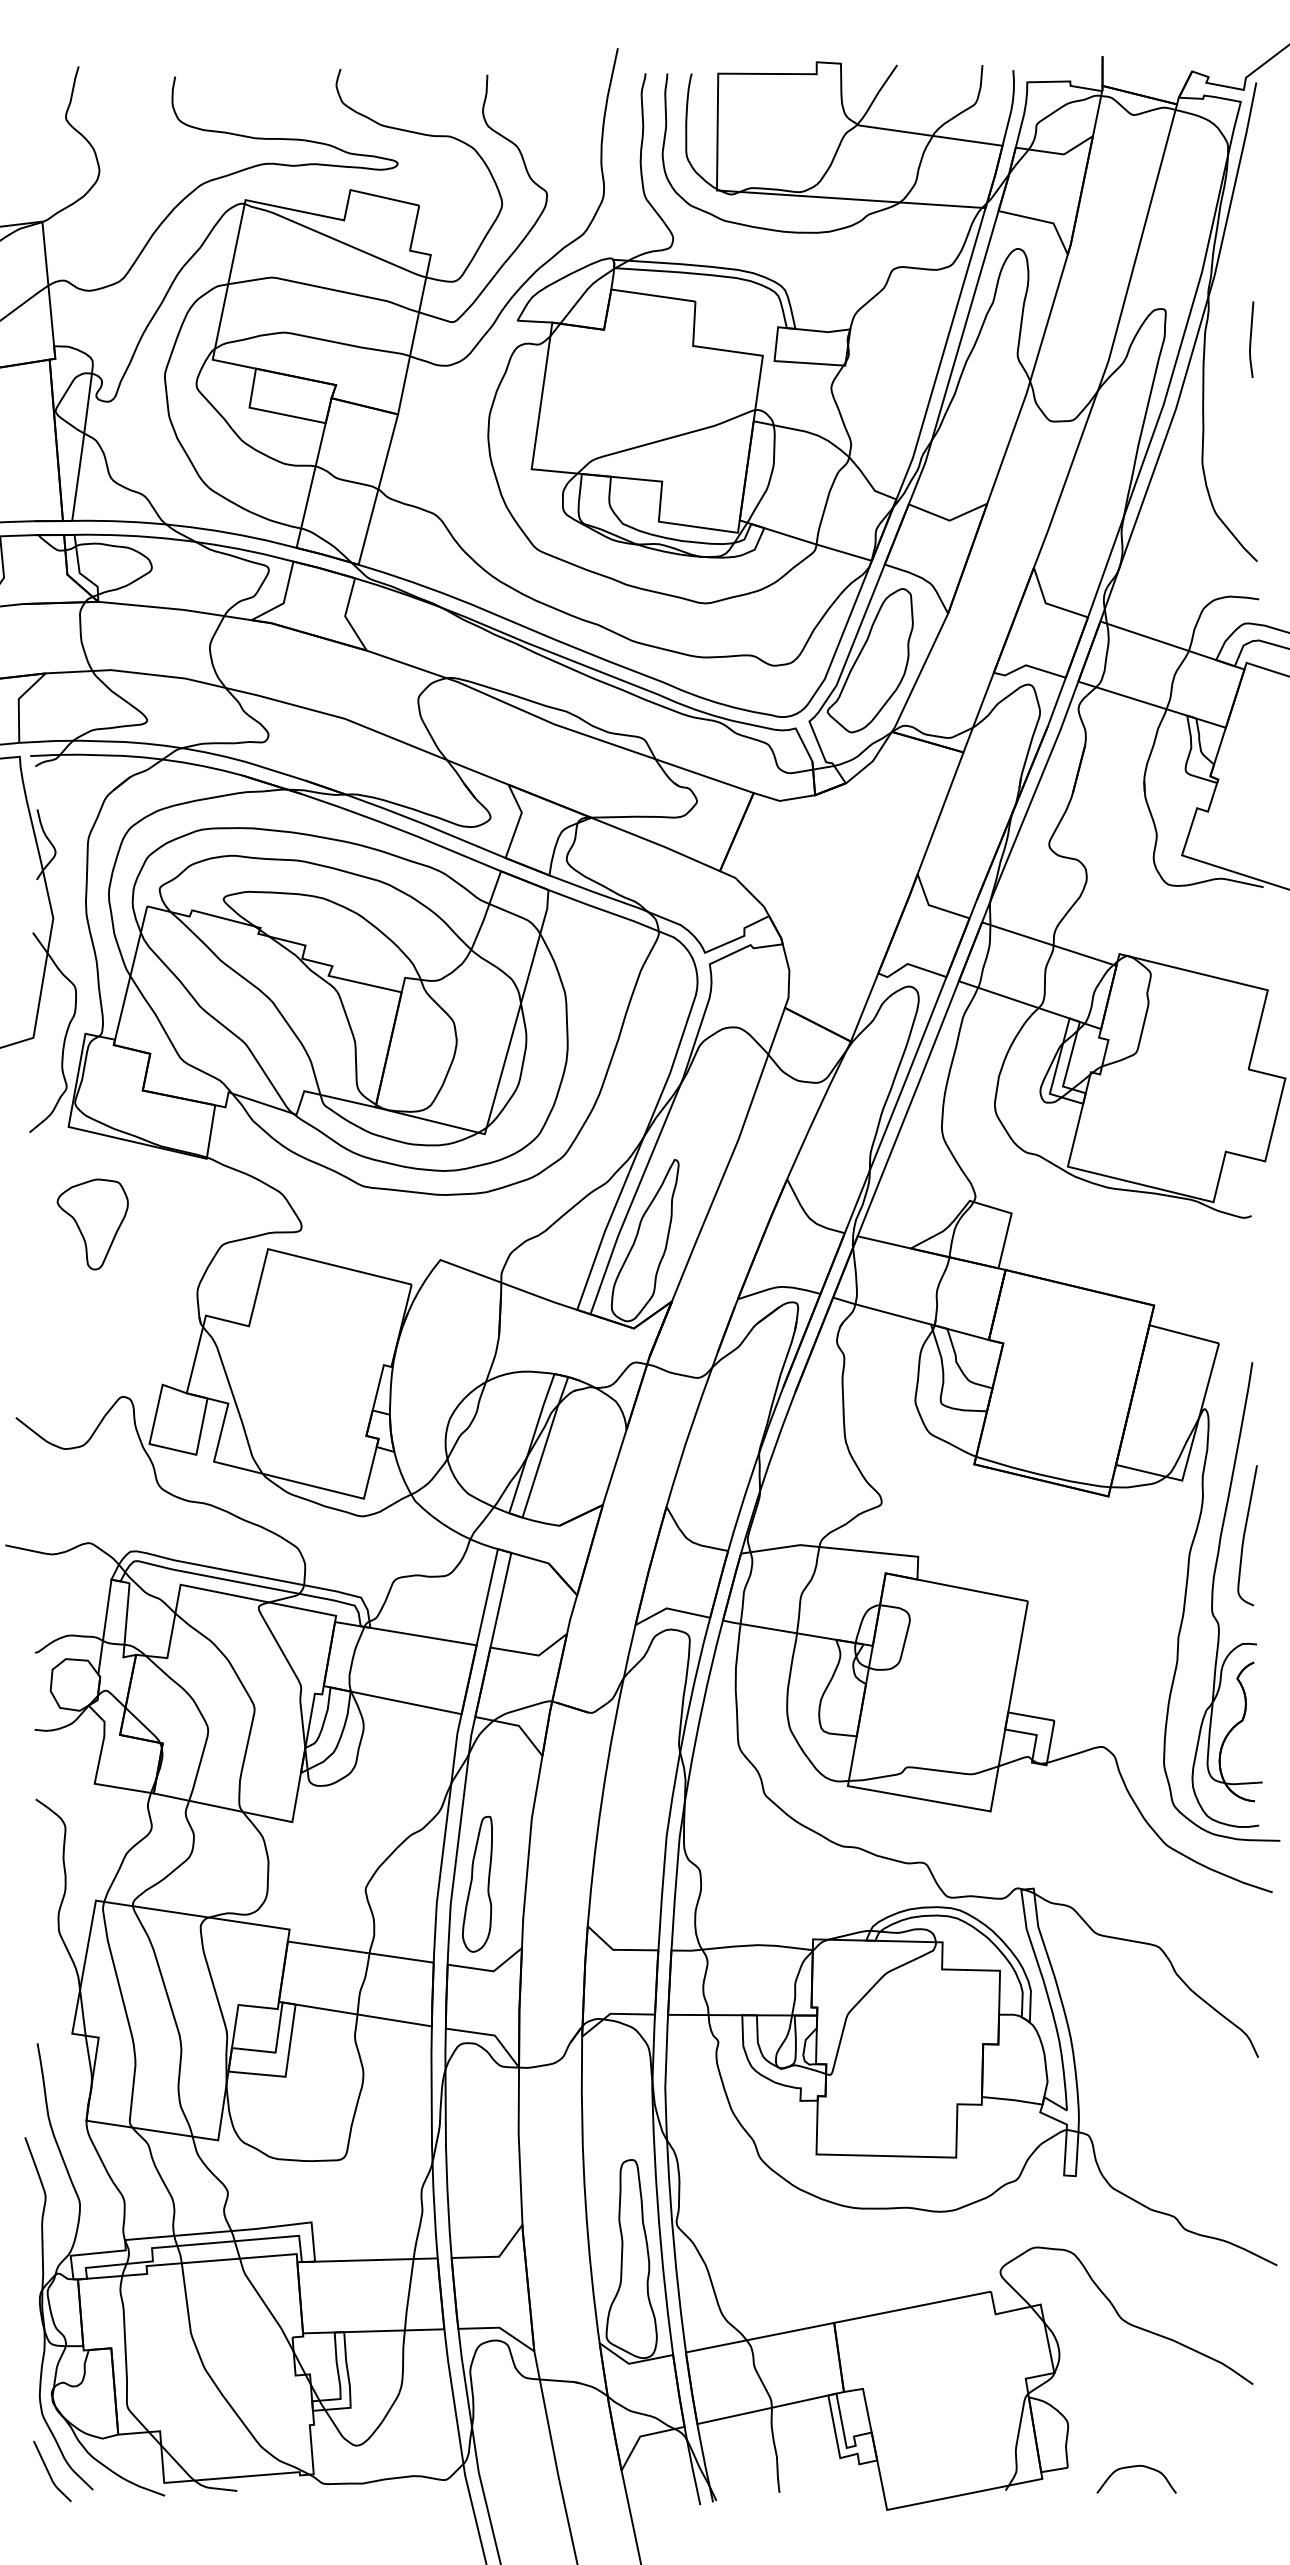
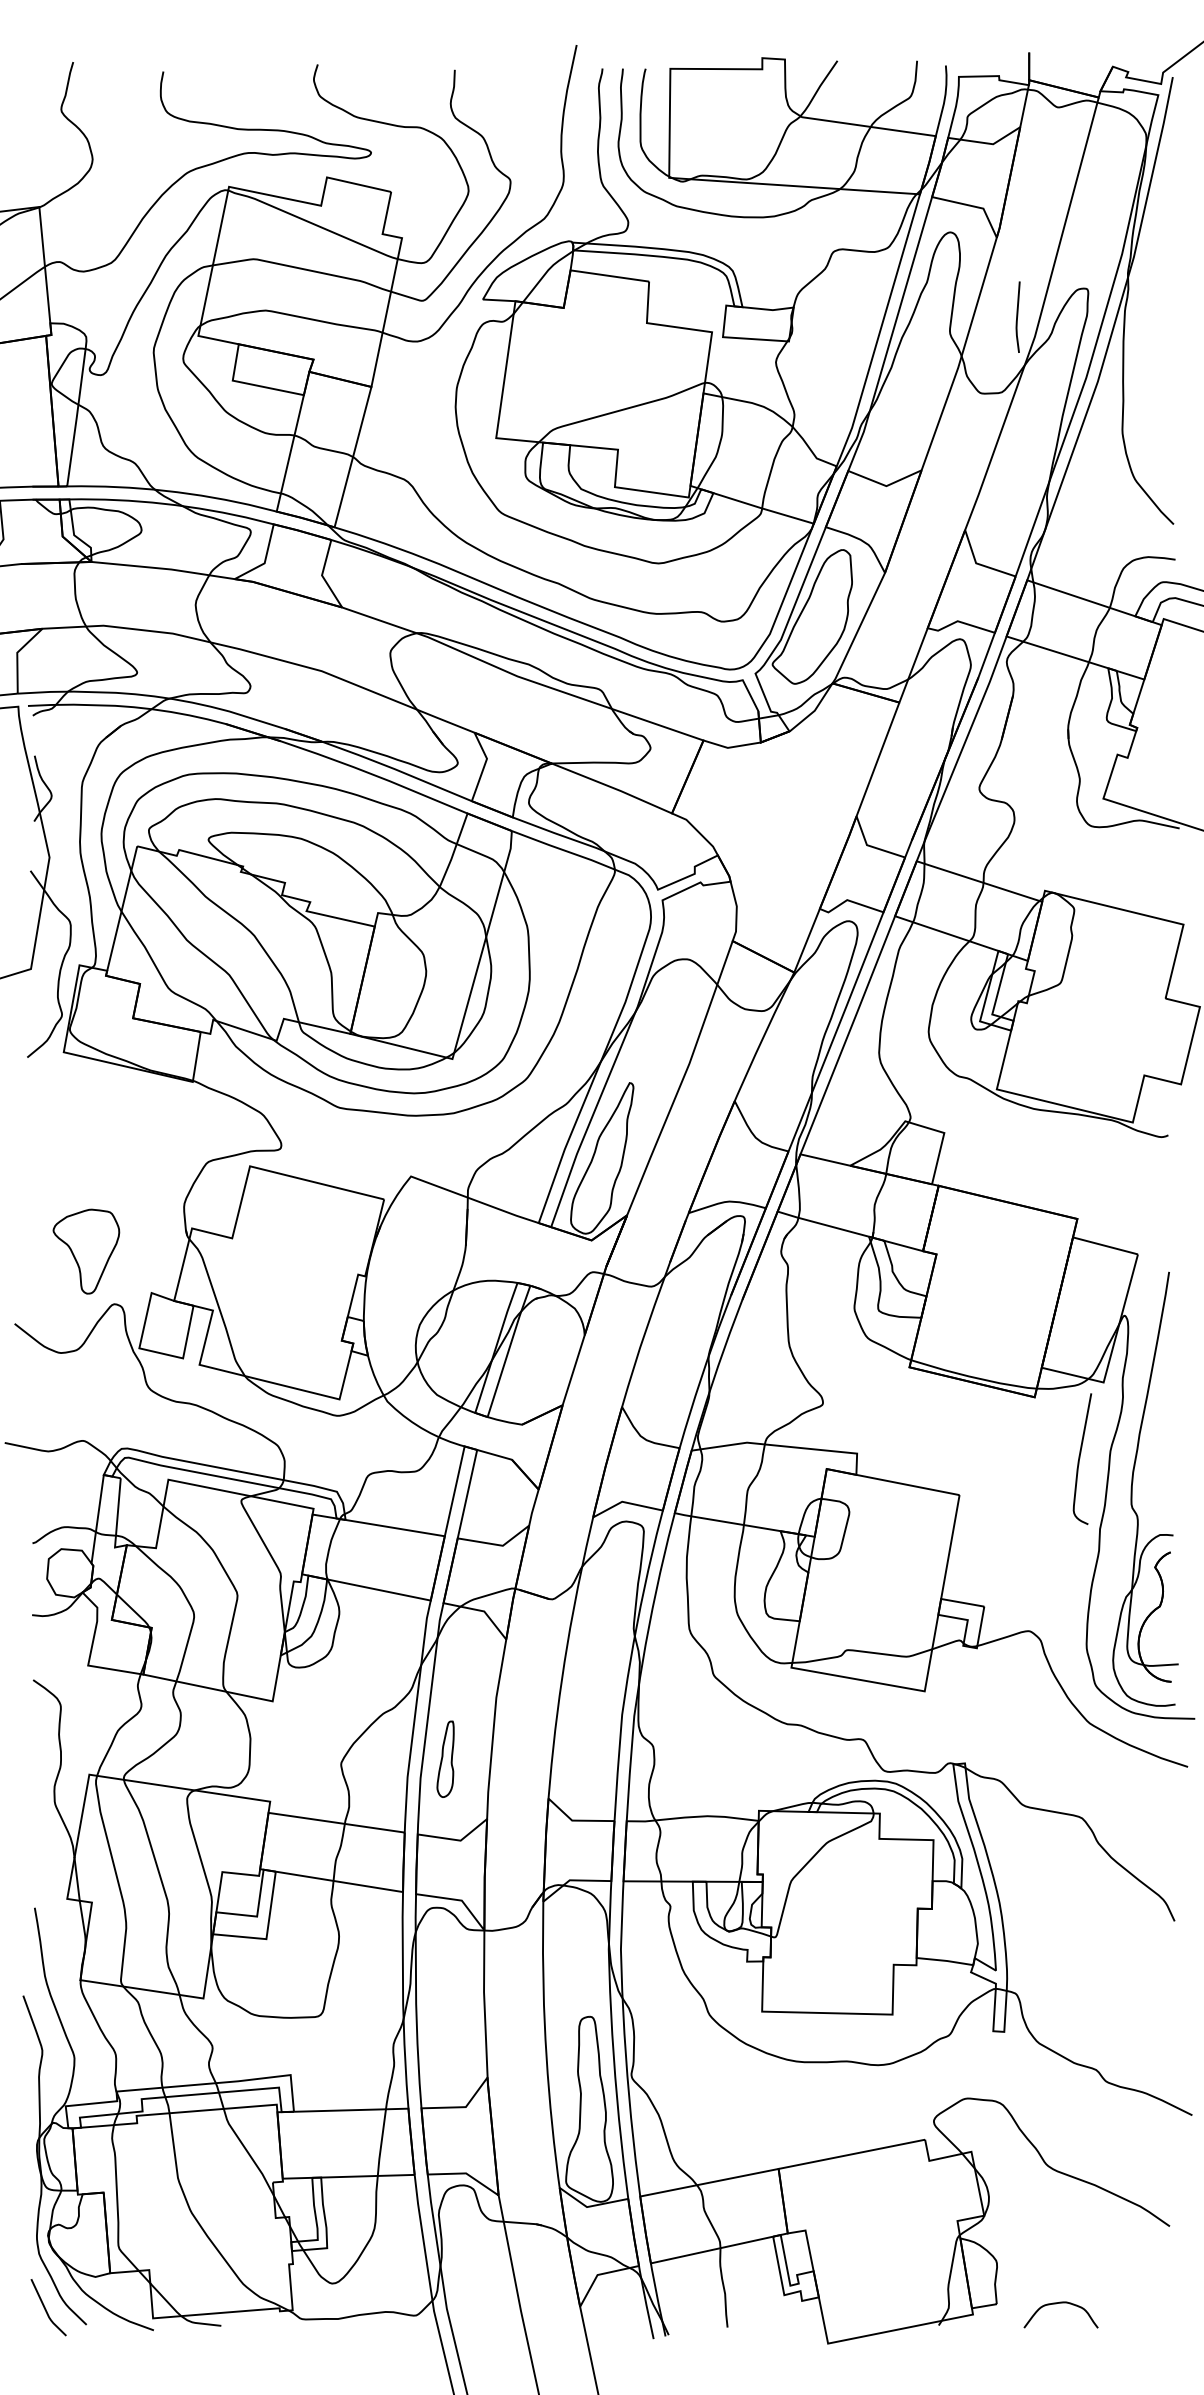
line: (1251, 339) -> (1017, 317), moved
part: (92, 1224) -> (86, 1251), moved
curve: (1245, 1534) -> (1080, 1458), moved
part: (477, 1883) -> (445, 1758), size x0.6

